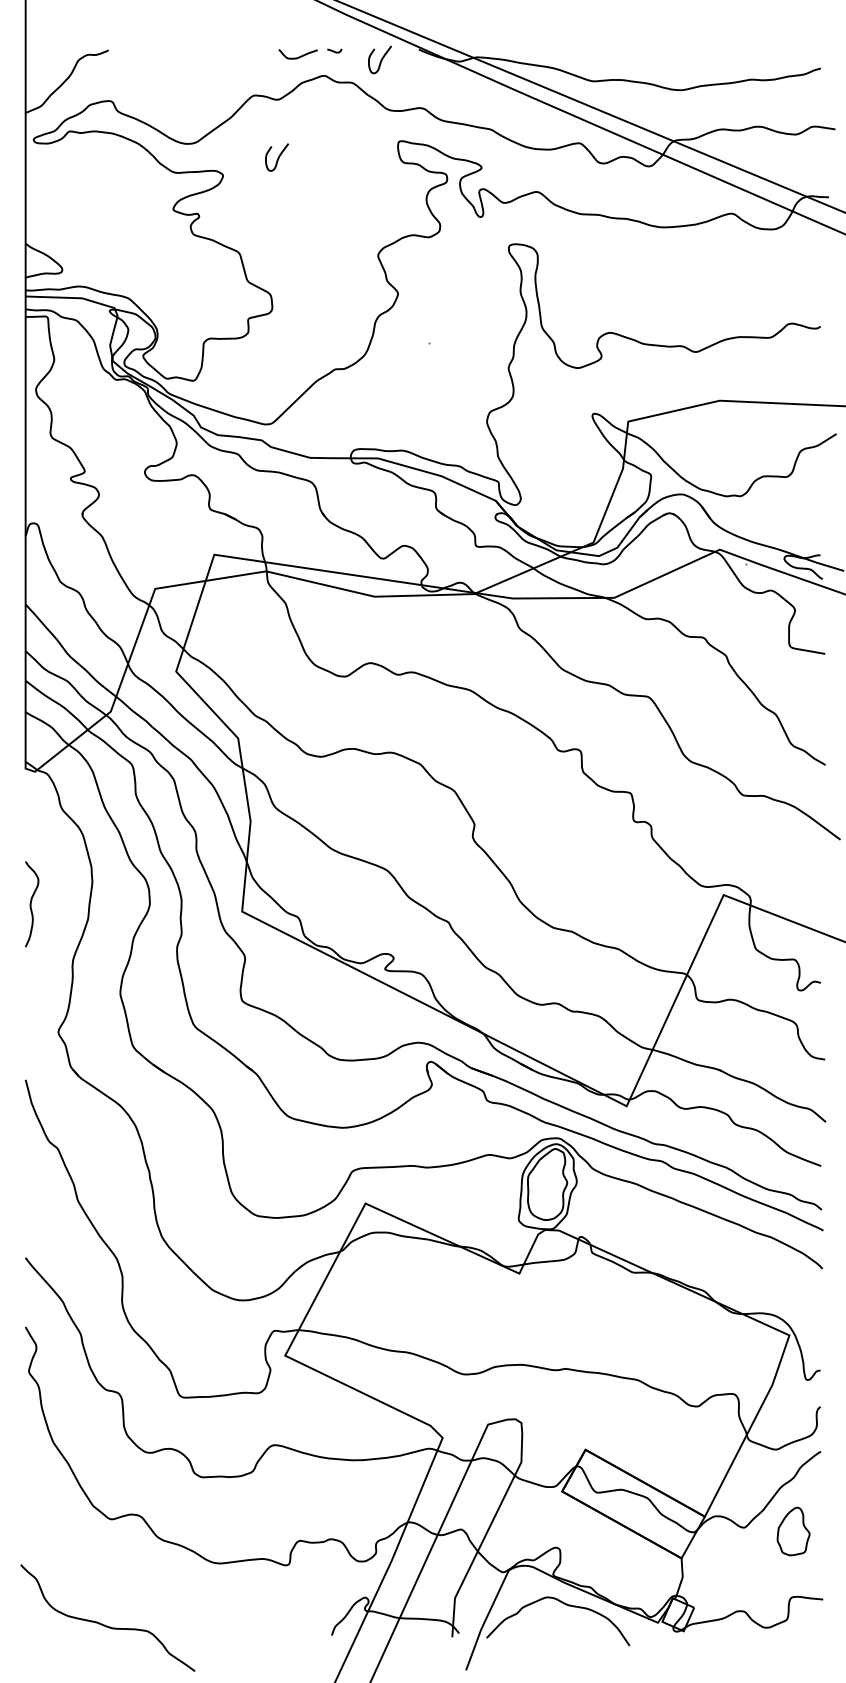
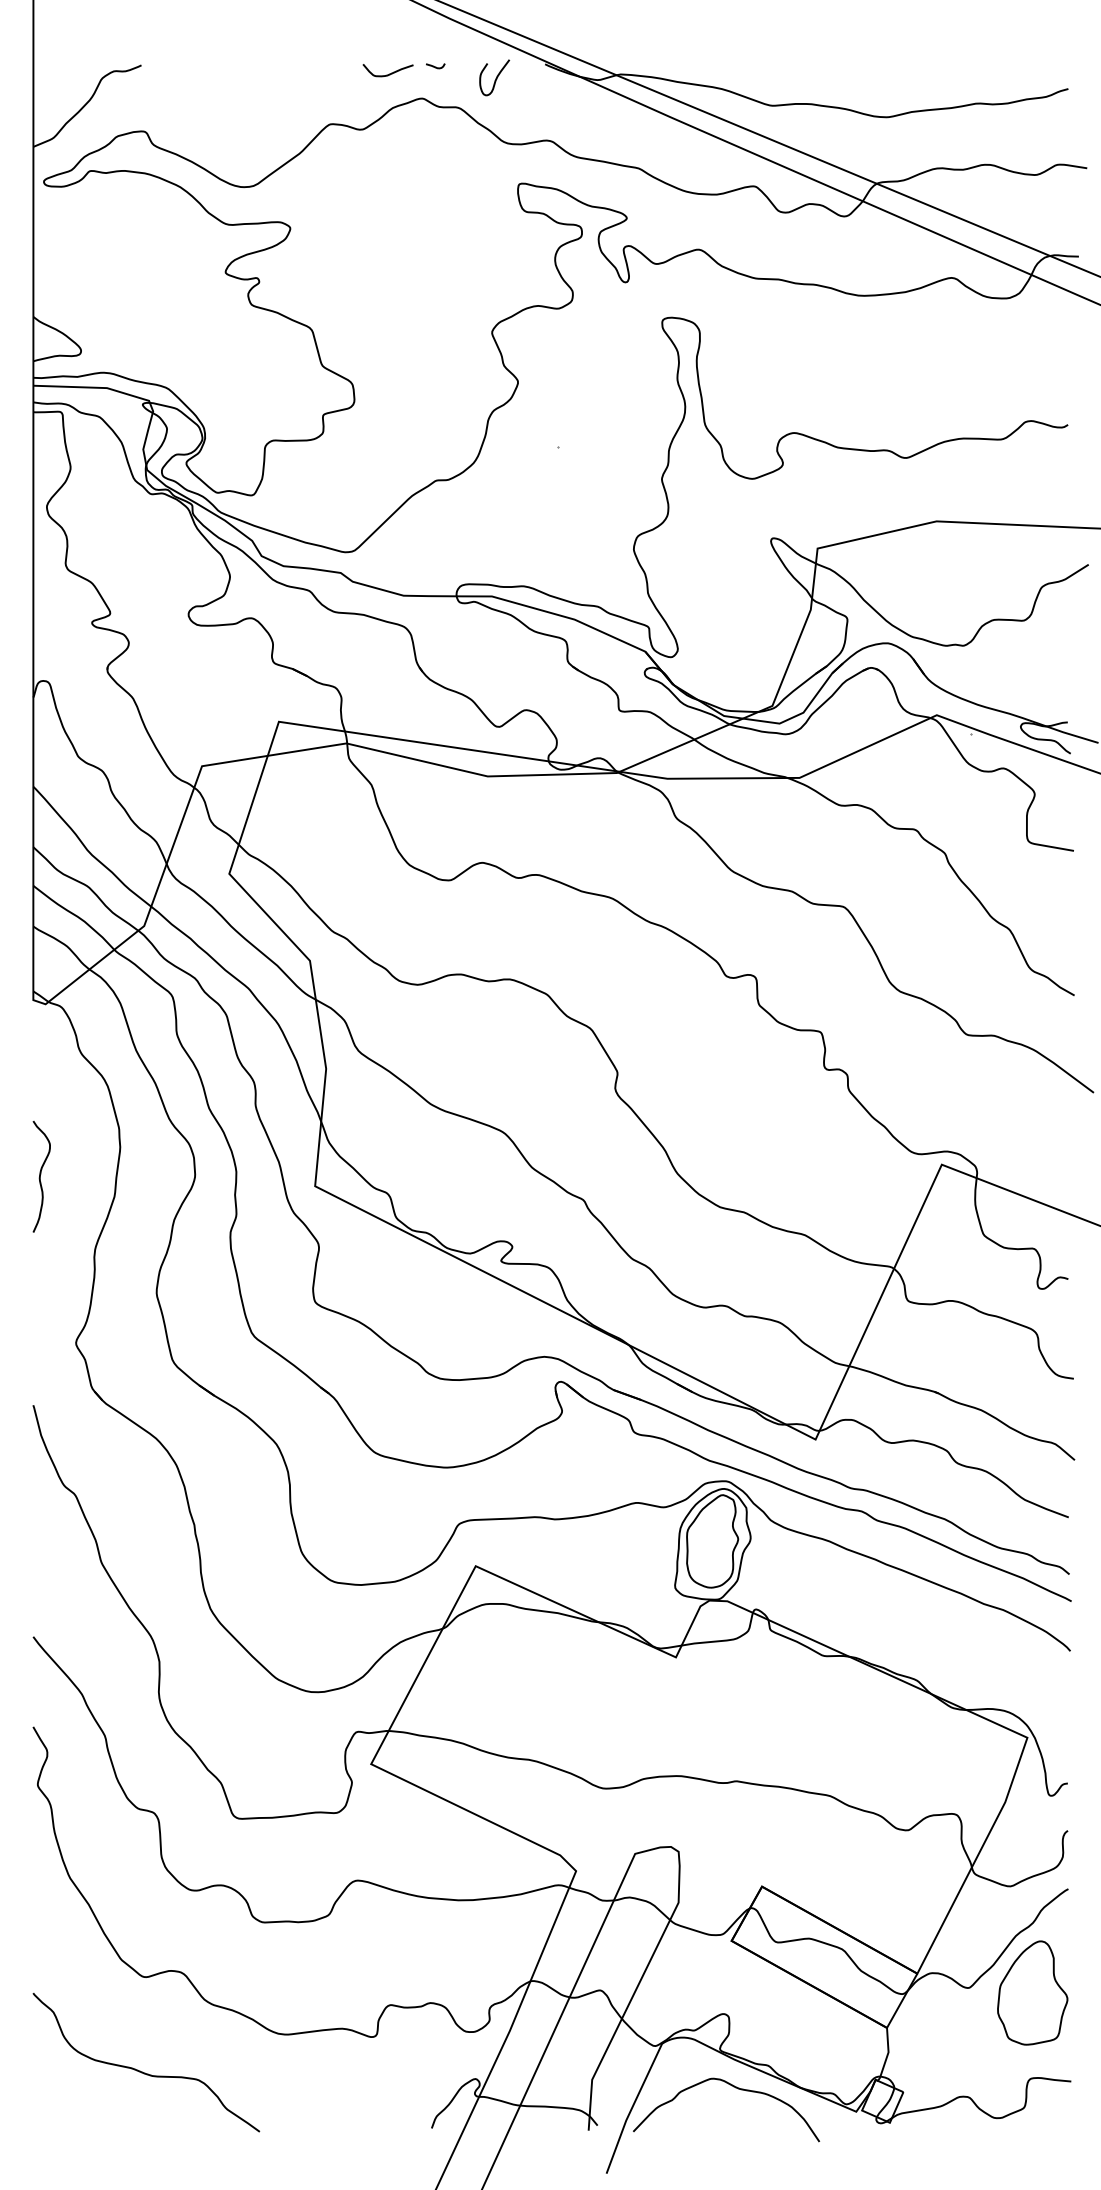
curve: (277, 158) -> (361, 205), removed
part: (793, 1531) -> (1032, 1992), size x1.67
curve: (104, 1624) -> (142, 2071), moved

